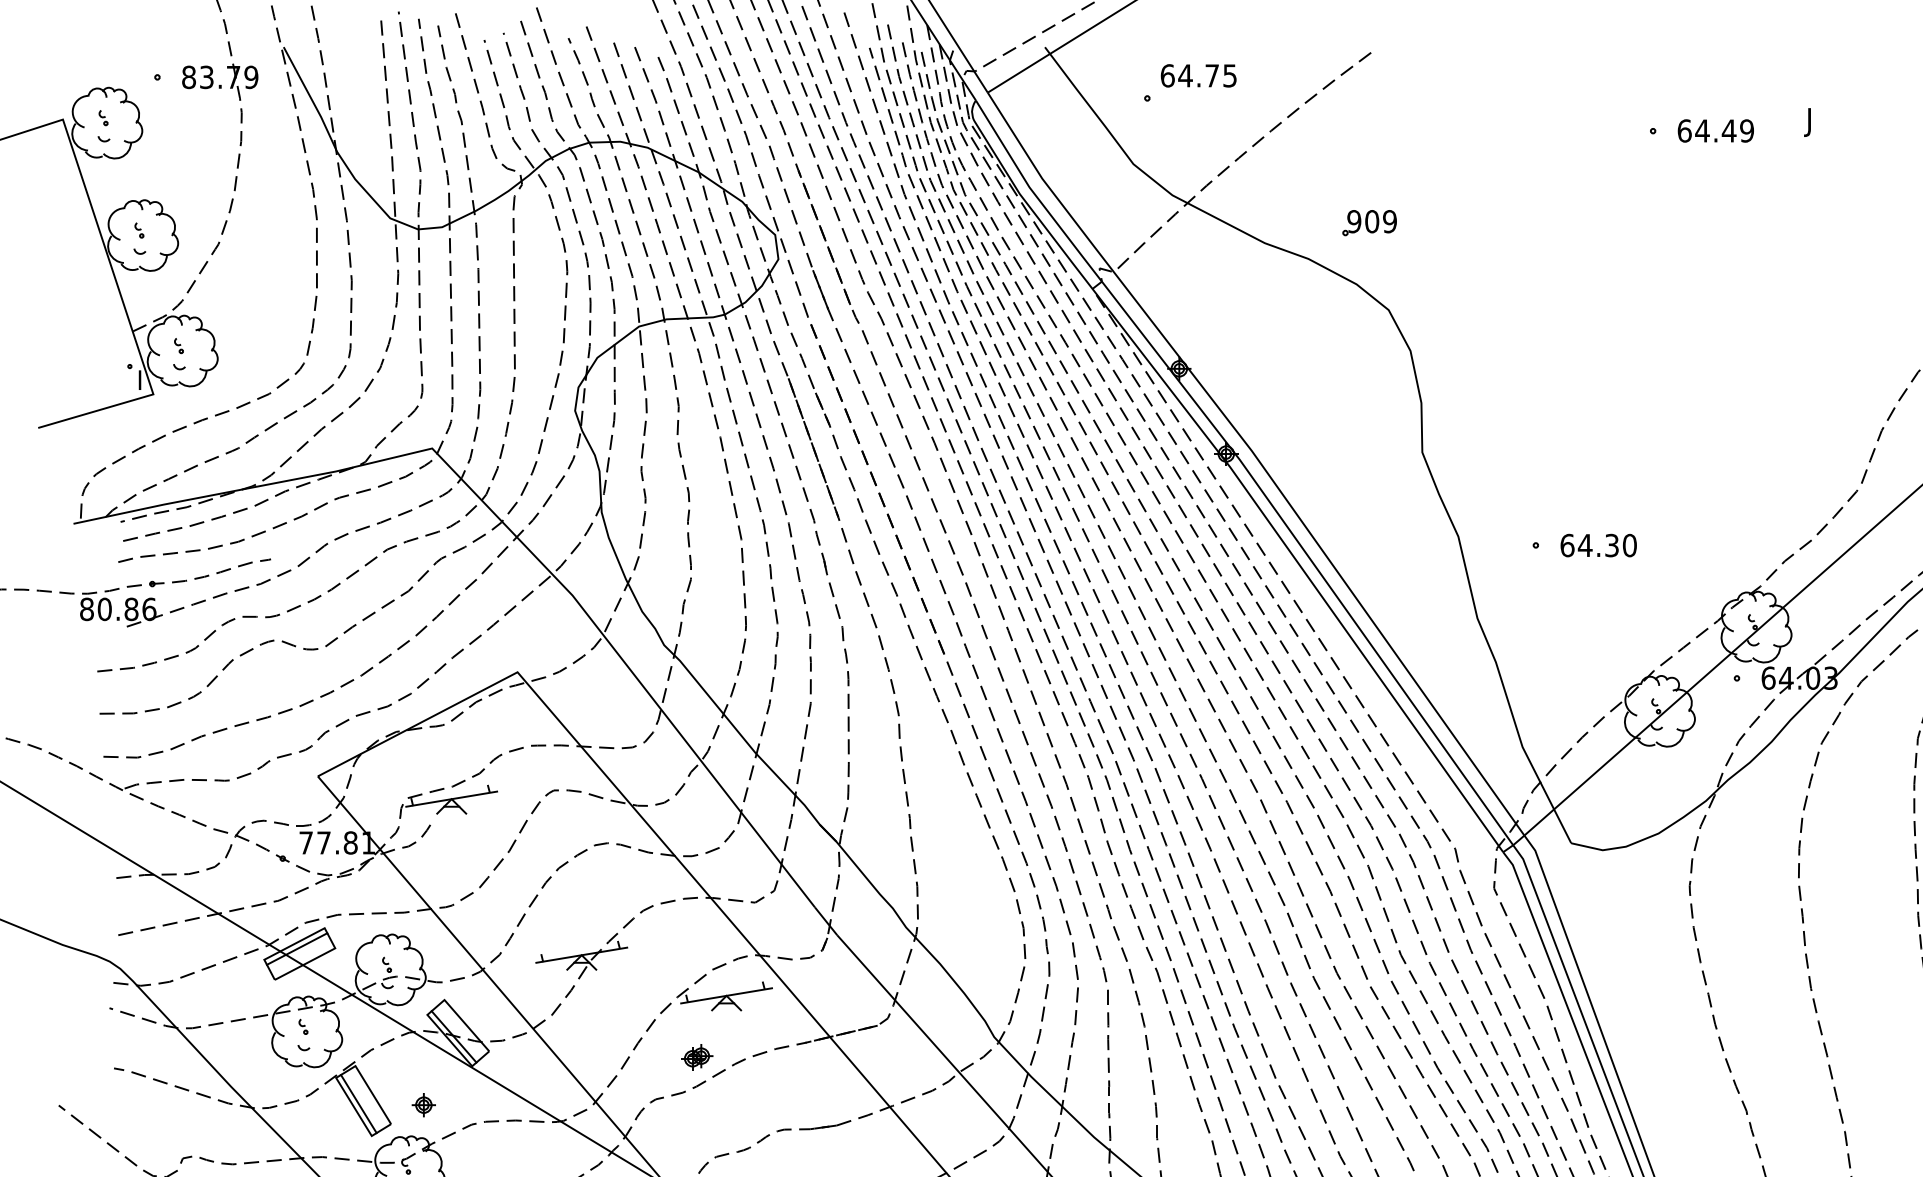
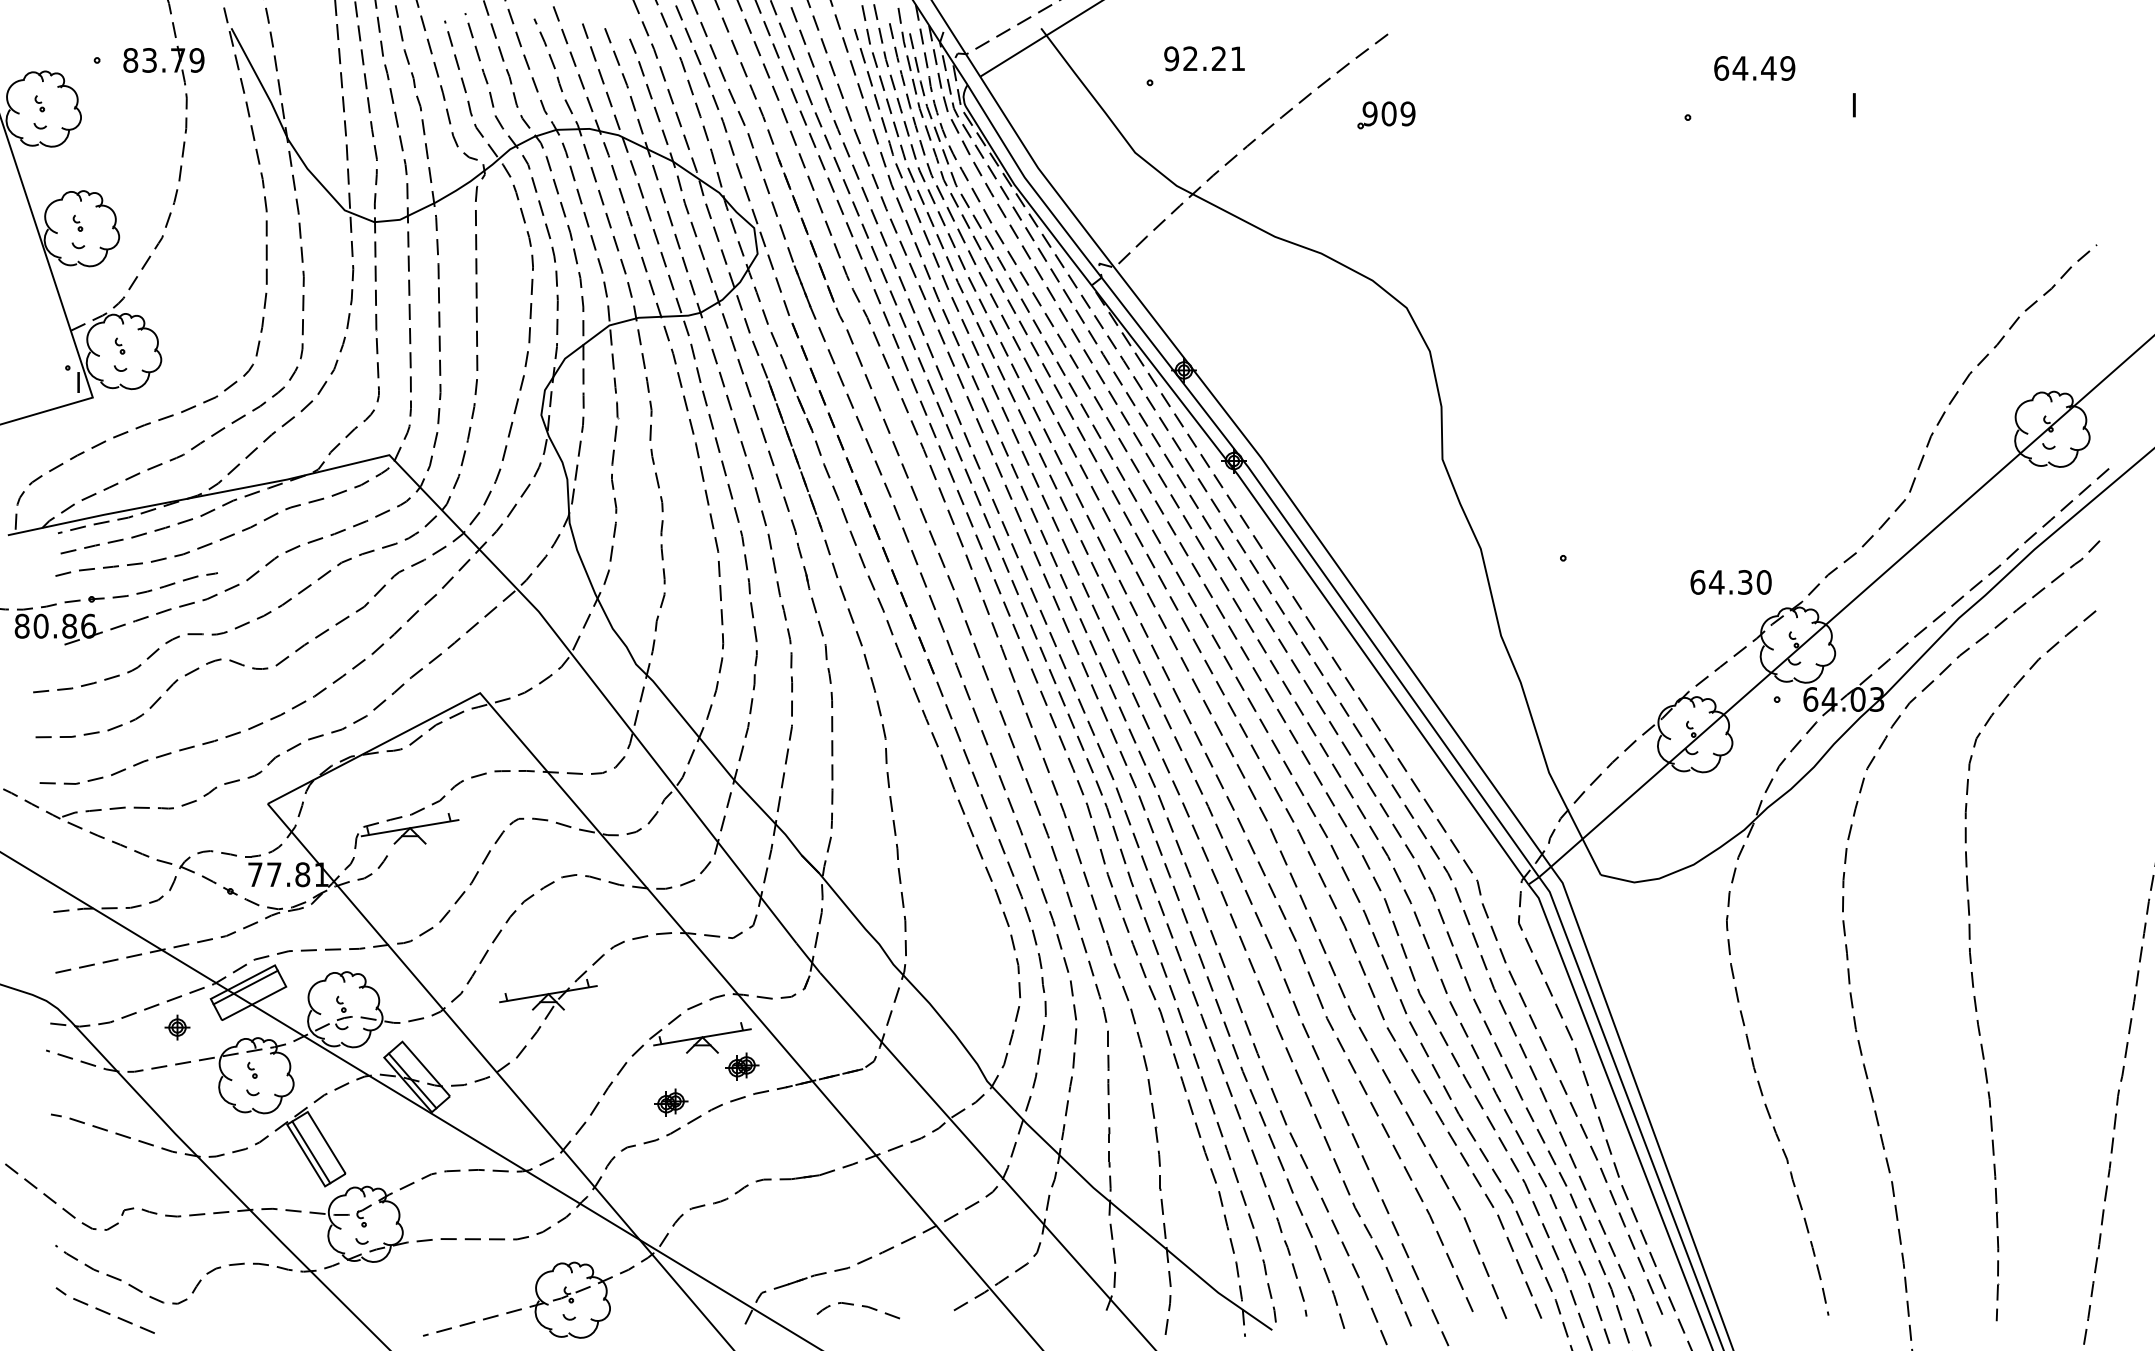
text: (1198, 75) -> (1204, 58), 64.75 -> 92.21
text: (1715, 131) -> (1754, 68), moved
text: (1806, 133) -> (1851, 120), J -> I
part: (1369, 223) -> (1386, 115), moved
text: (1598, 545) -> (1730, 582), moved
part: (764, 1023) -> (742, 1066), added
part: (423, 1105) -> (177, 1027), moved

